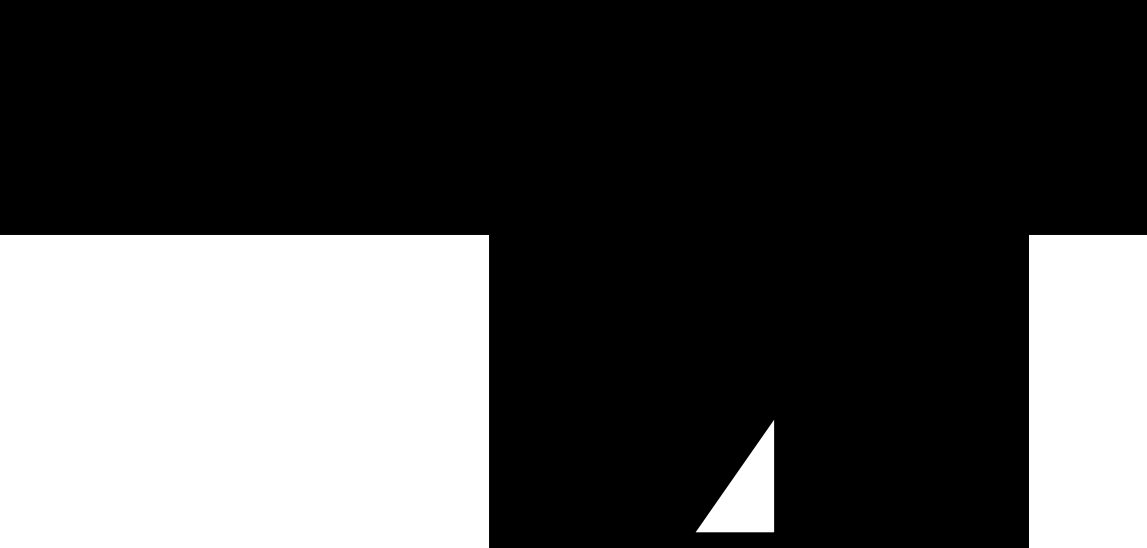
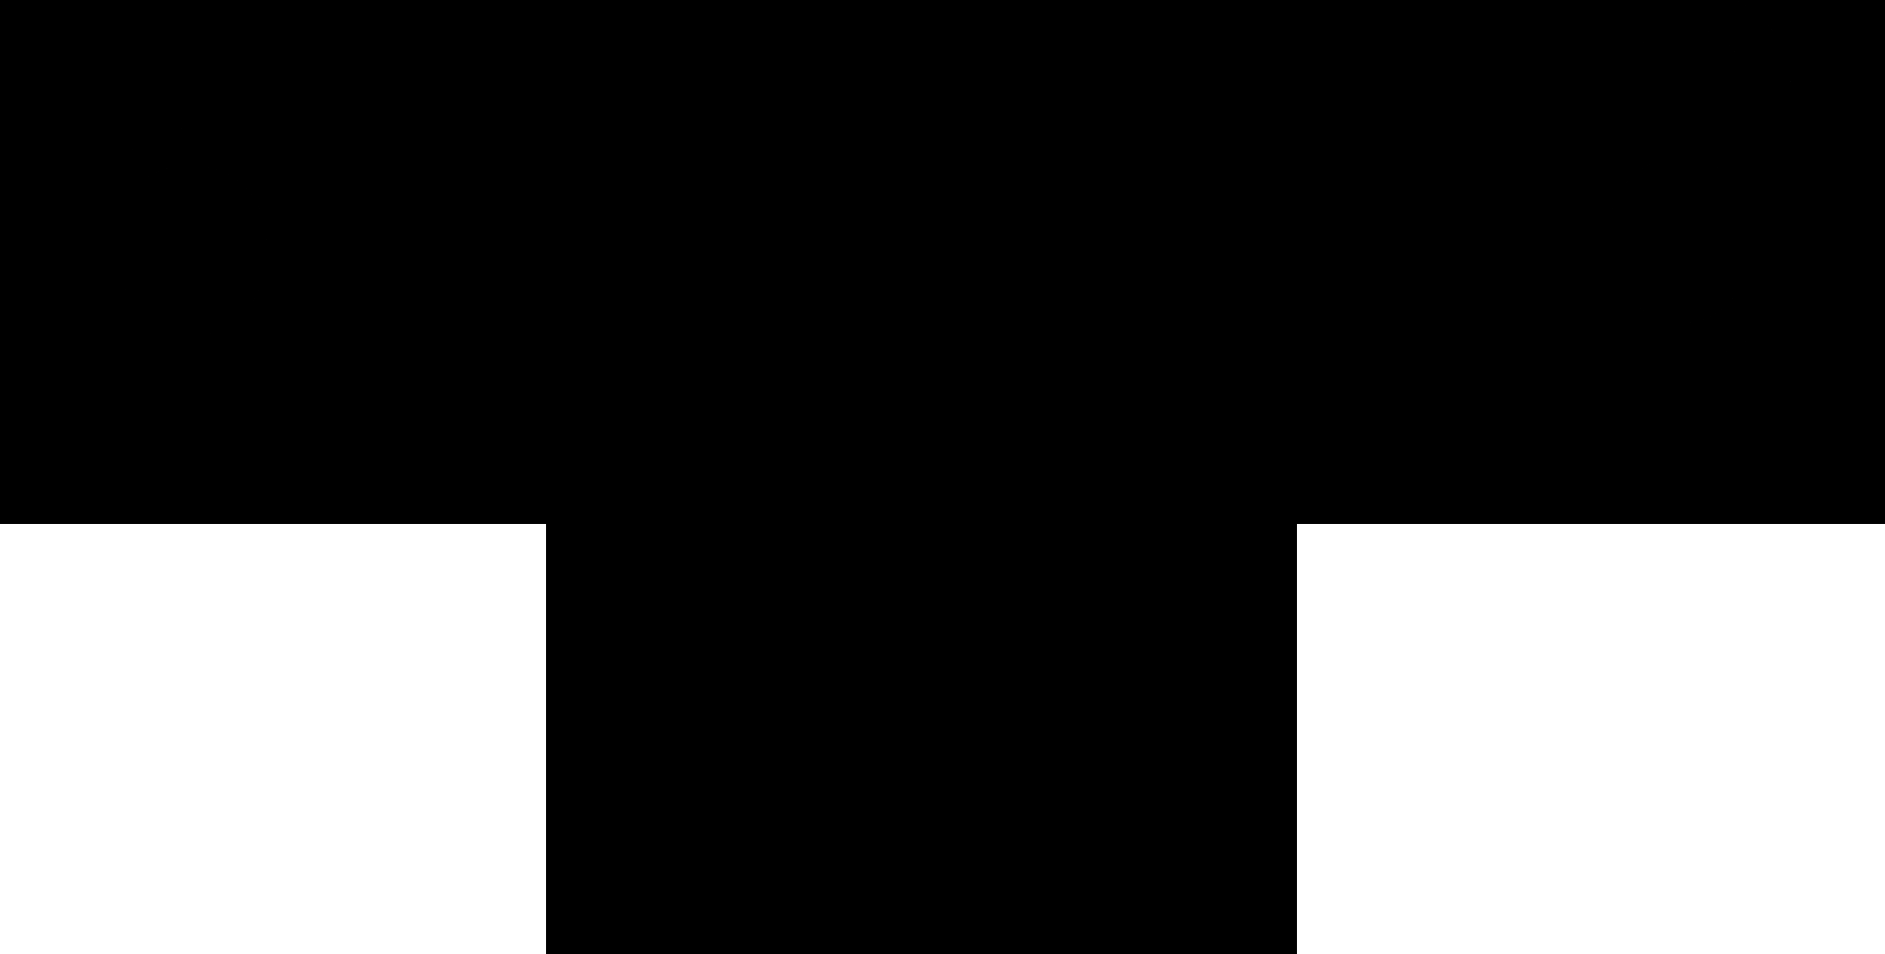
fill: (734, 474) -> (886, 857), added

